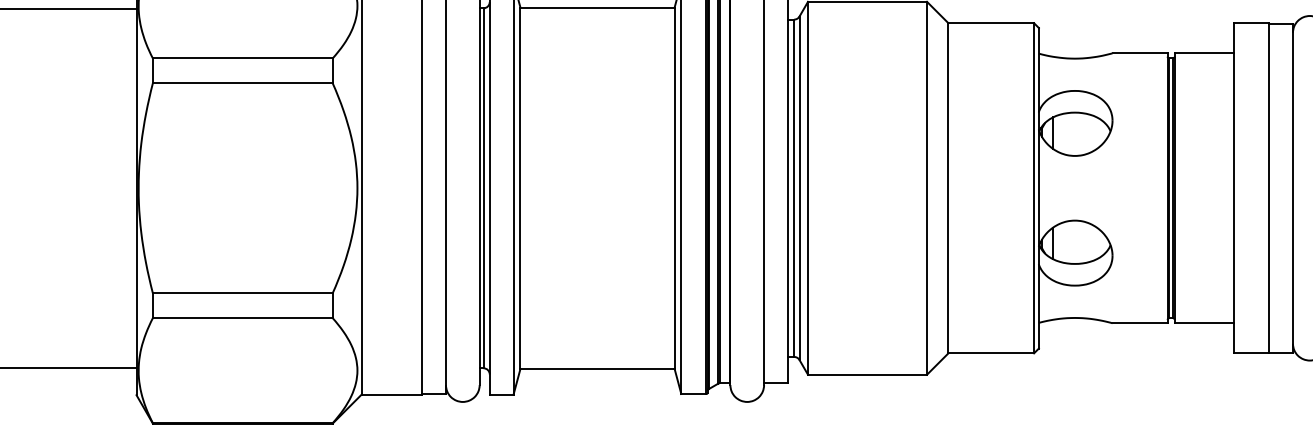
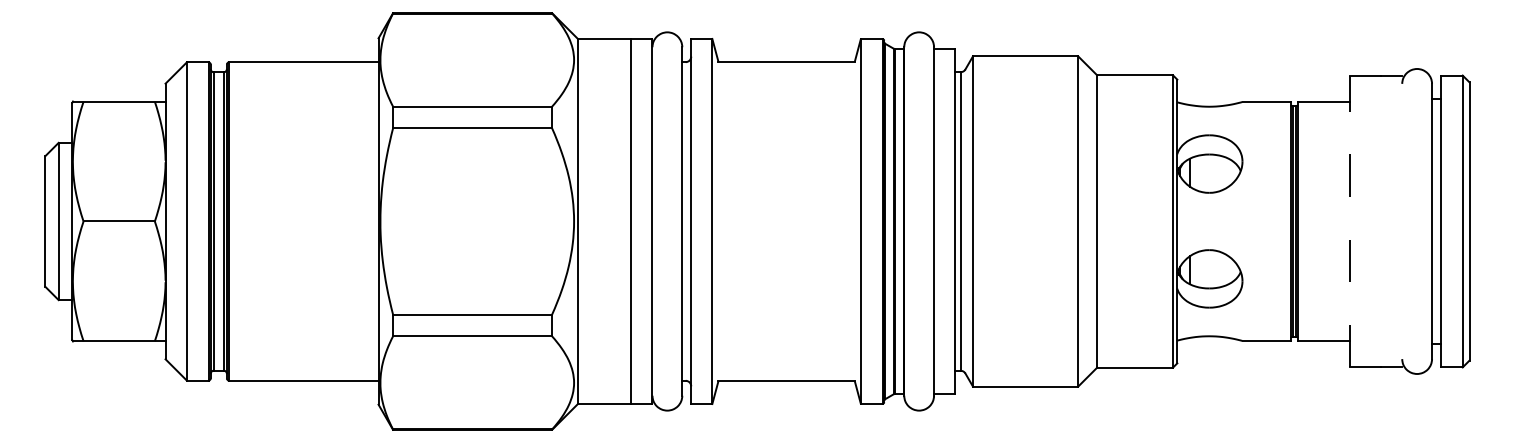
line: (483, 188) -> (685, 221), removed
line: (520, 188) -> (718, 221), removed
line: (674, 188) -> (854, 221), removed
line: (799, 188) -> (965, 221), removed
line: (1233, 188) -> (1349, 221), solid -> dashed
line: (1268, 188) -> (1380, 221), removed
line: (1293, 188) -> (1402, 221), removed

